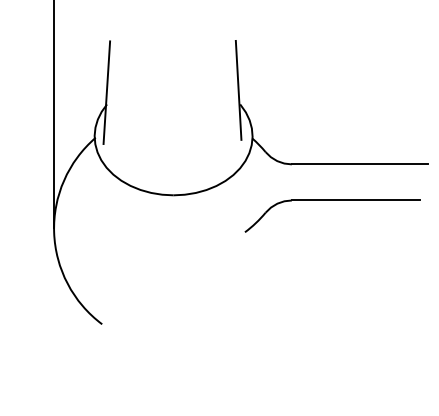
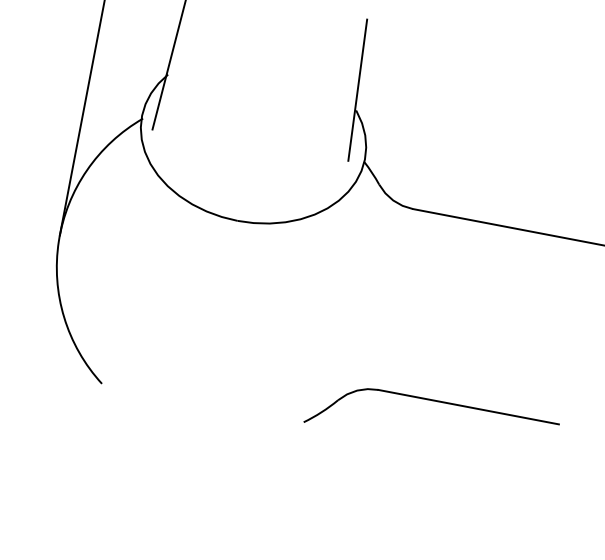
part: (332, 200) -> (435, 400), moved

